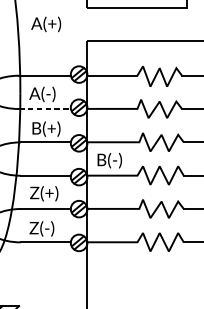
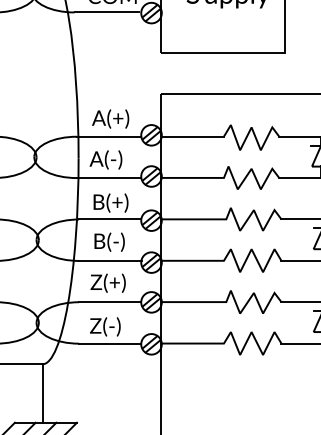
text: (46, 23) -> (110, 118), moved
line: (45, 108) -> (109, 177), dashed -> solid
text: (109, 160) -> (109, 241), moved

